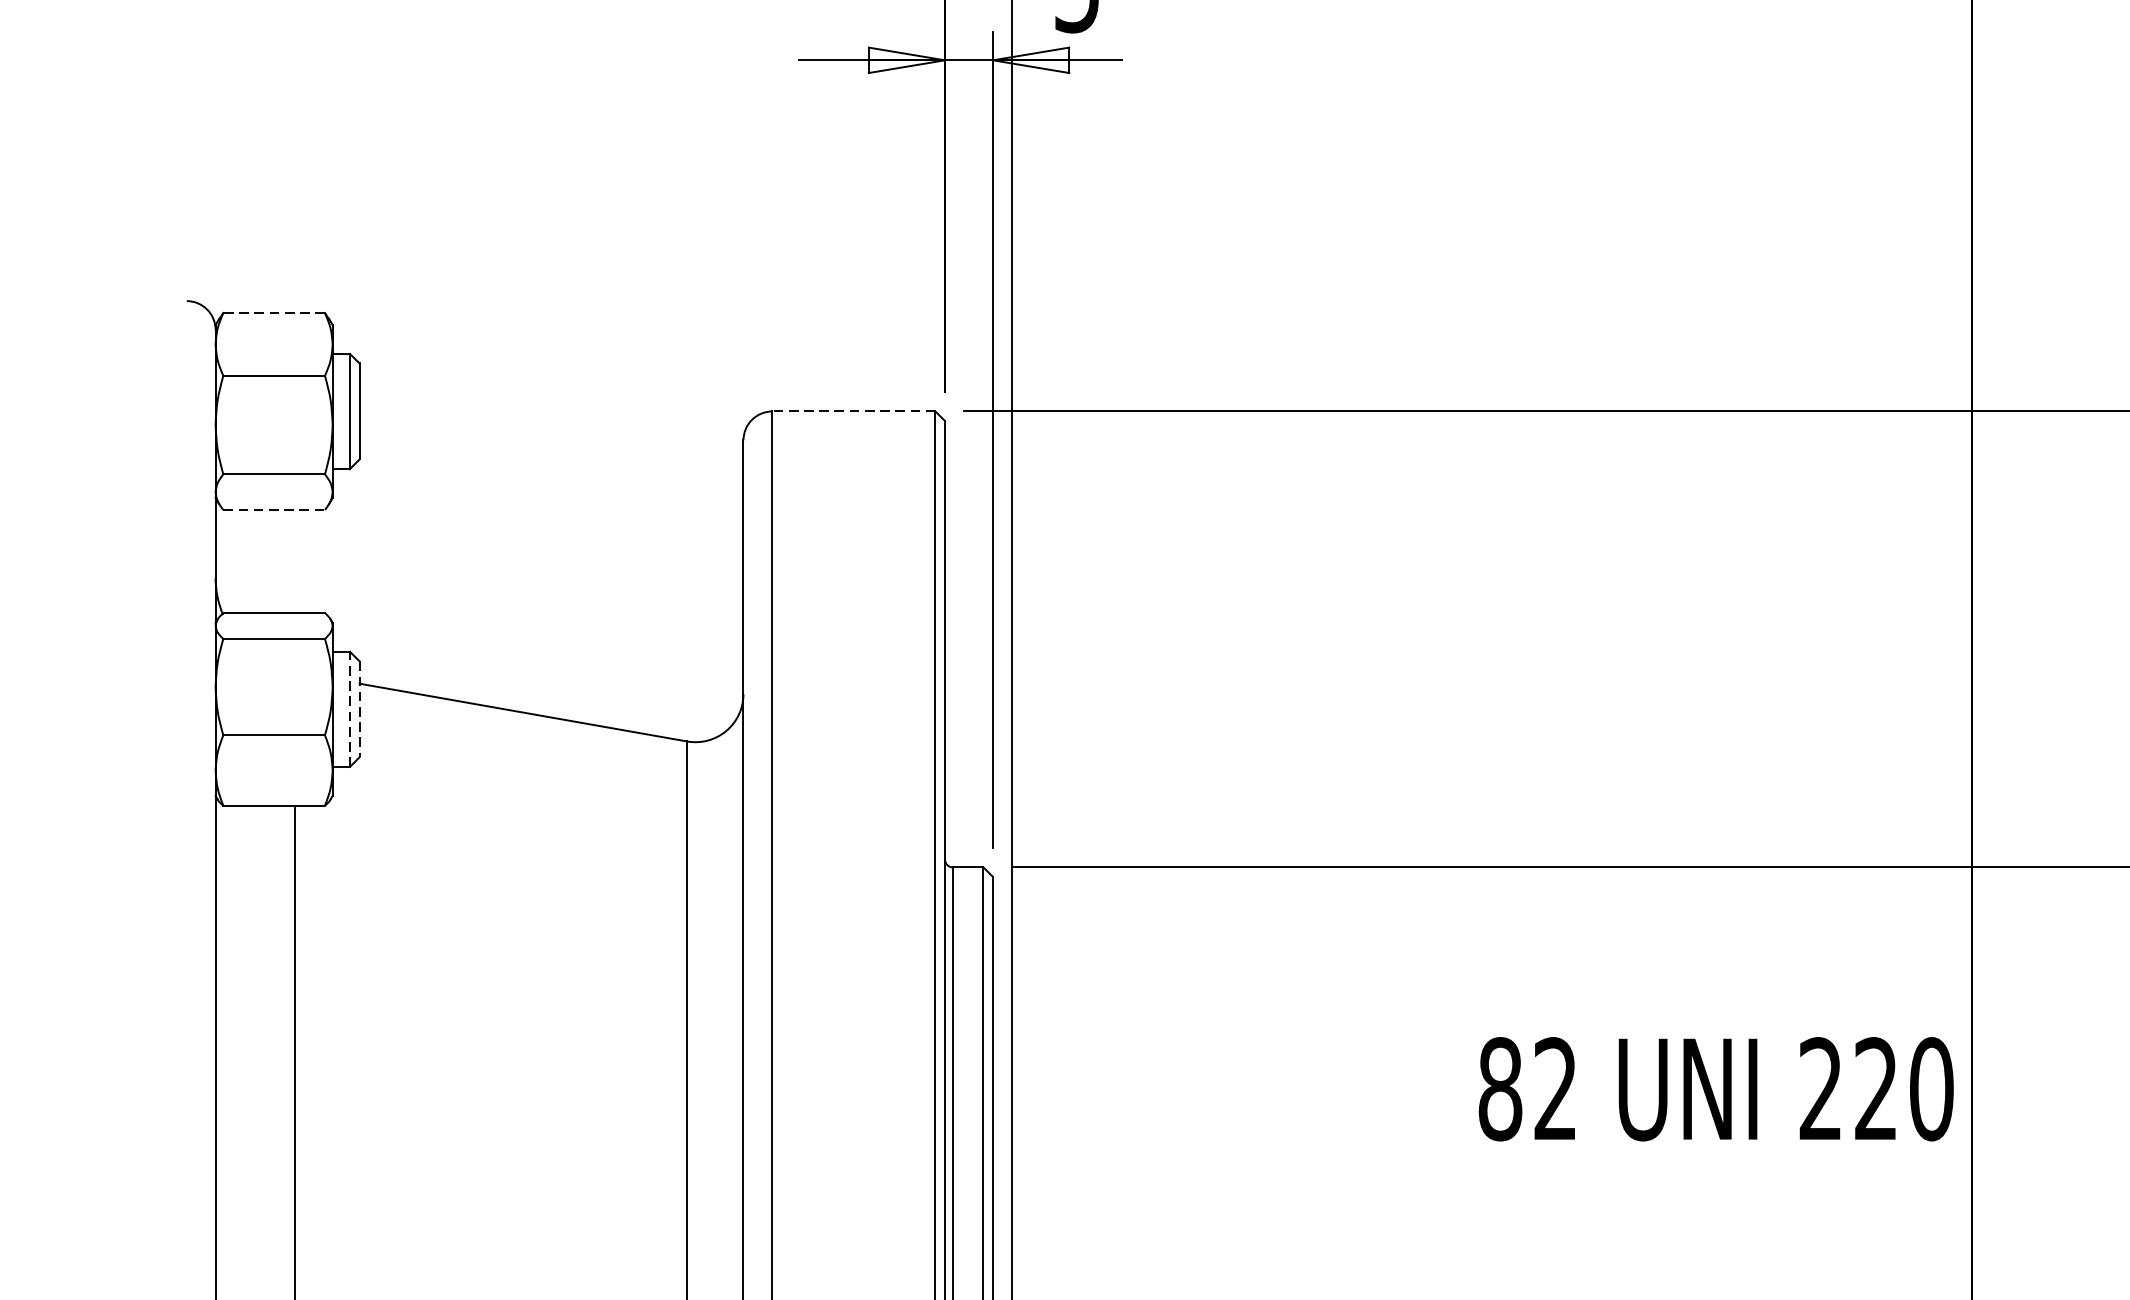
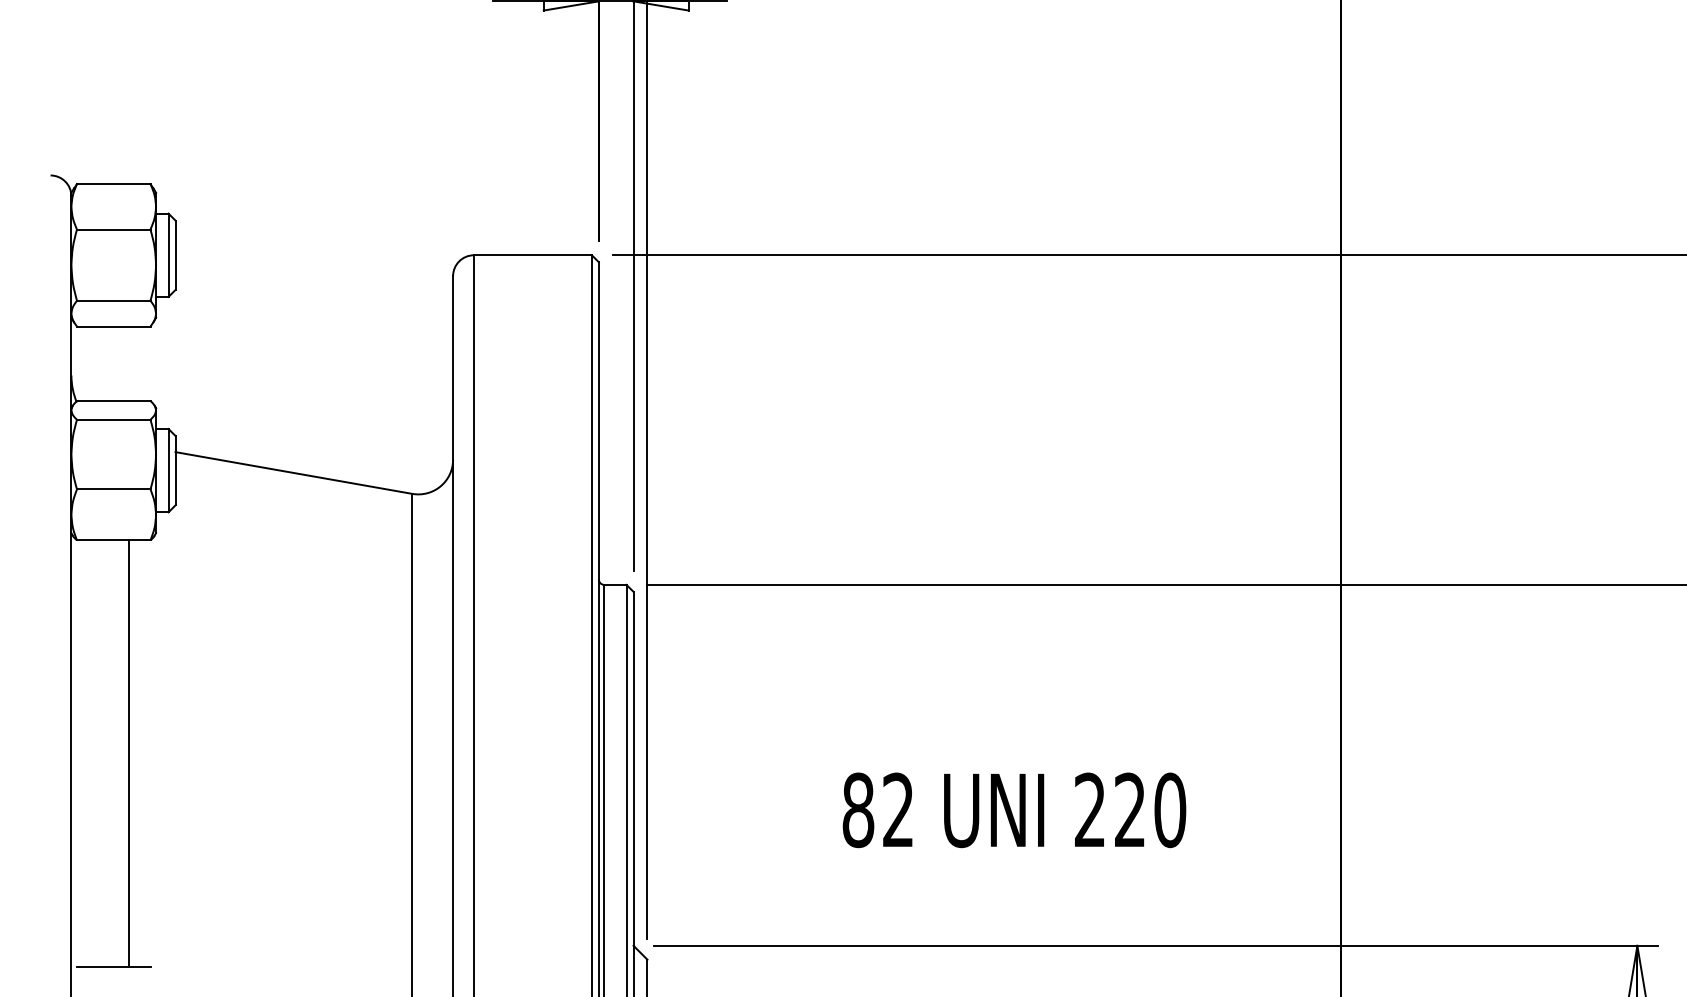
line: (273, 313) -> (113, 184), dashed -> solid
line: (853, 411) -> (532, 255), dashed -> solid
line: (273, 509) -> (113, 326), dashed -> solid
line: (349, 709) -> (168, 470), dashed -> solid
line: (359, 709) -> (175, 470), dashed -> solid
text: (1716, 1089) -> (1014, 810), moved

